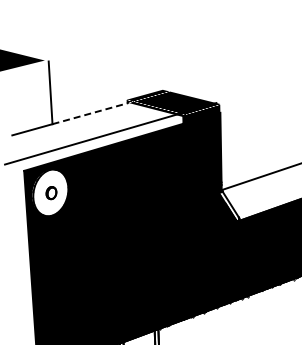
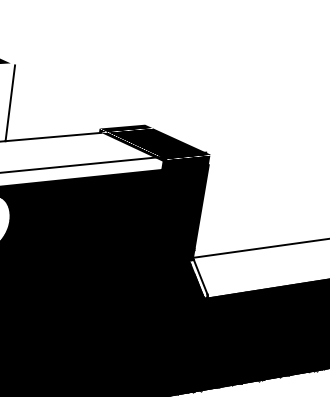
line: (90, 113) -> (53, 136), dashed -> solid

